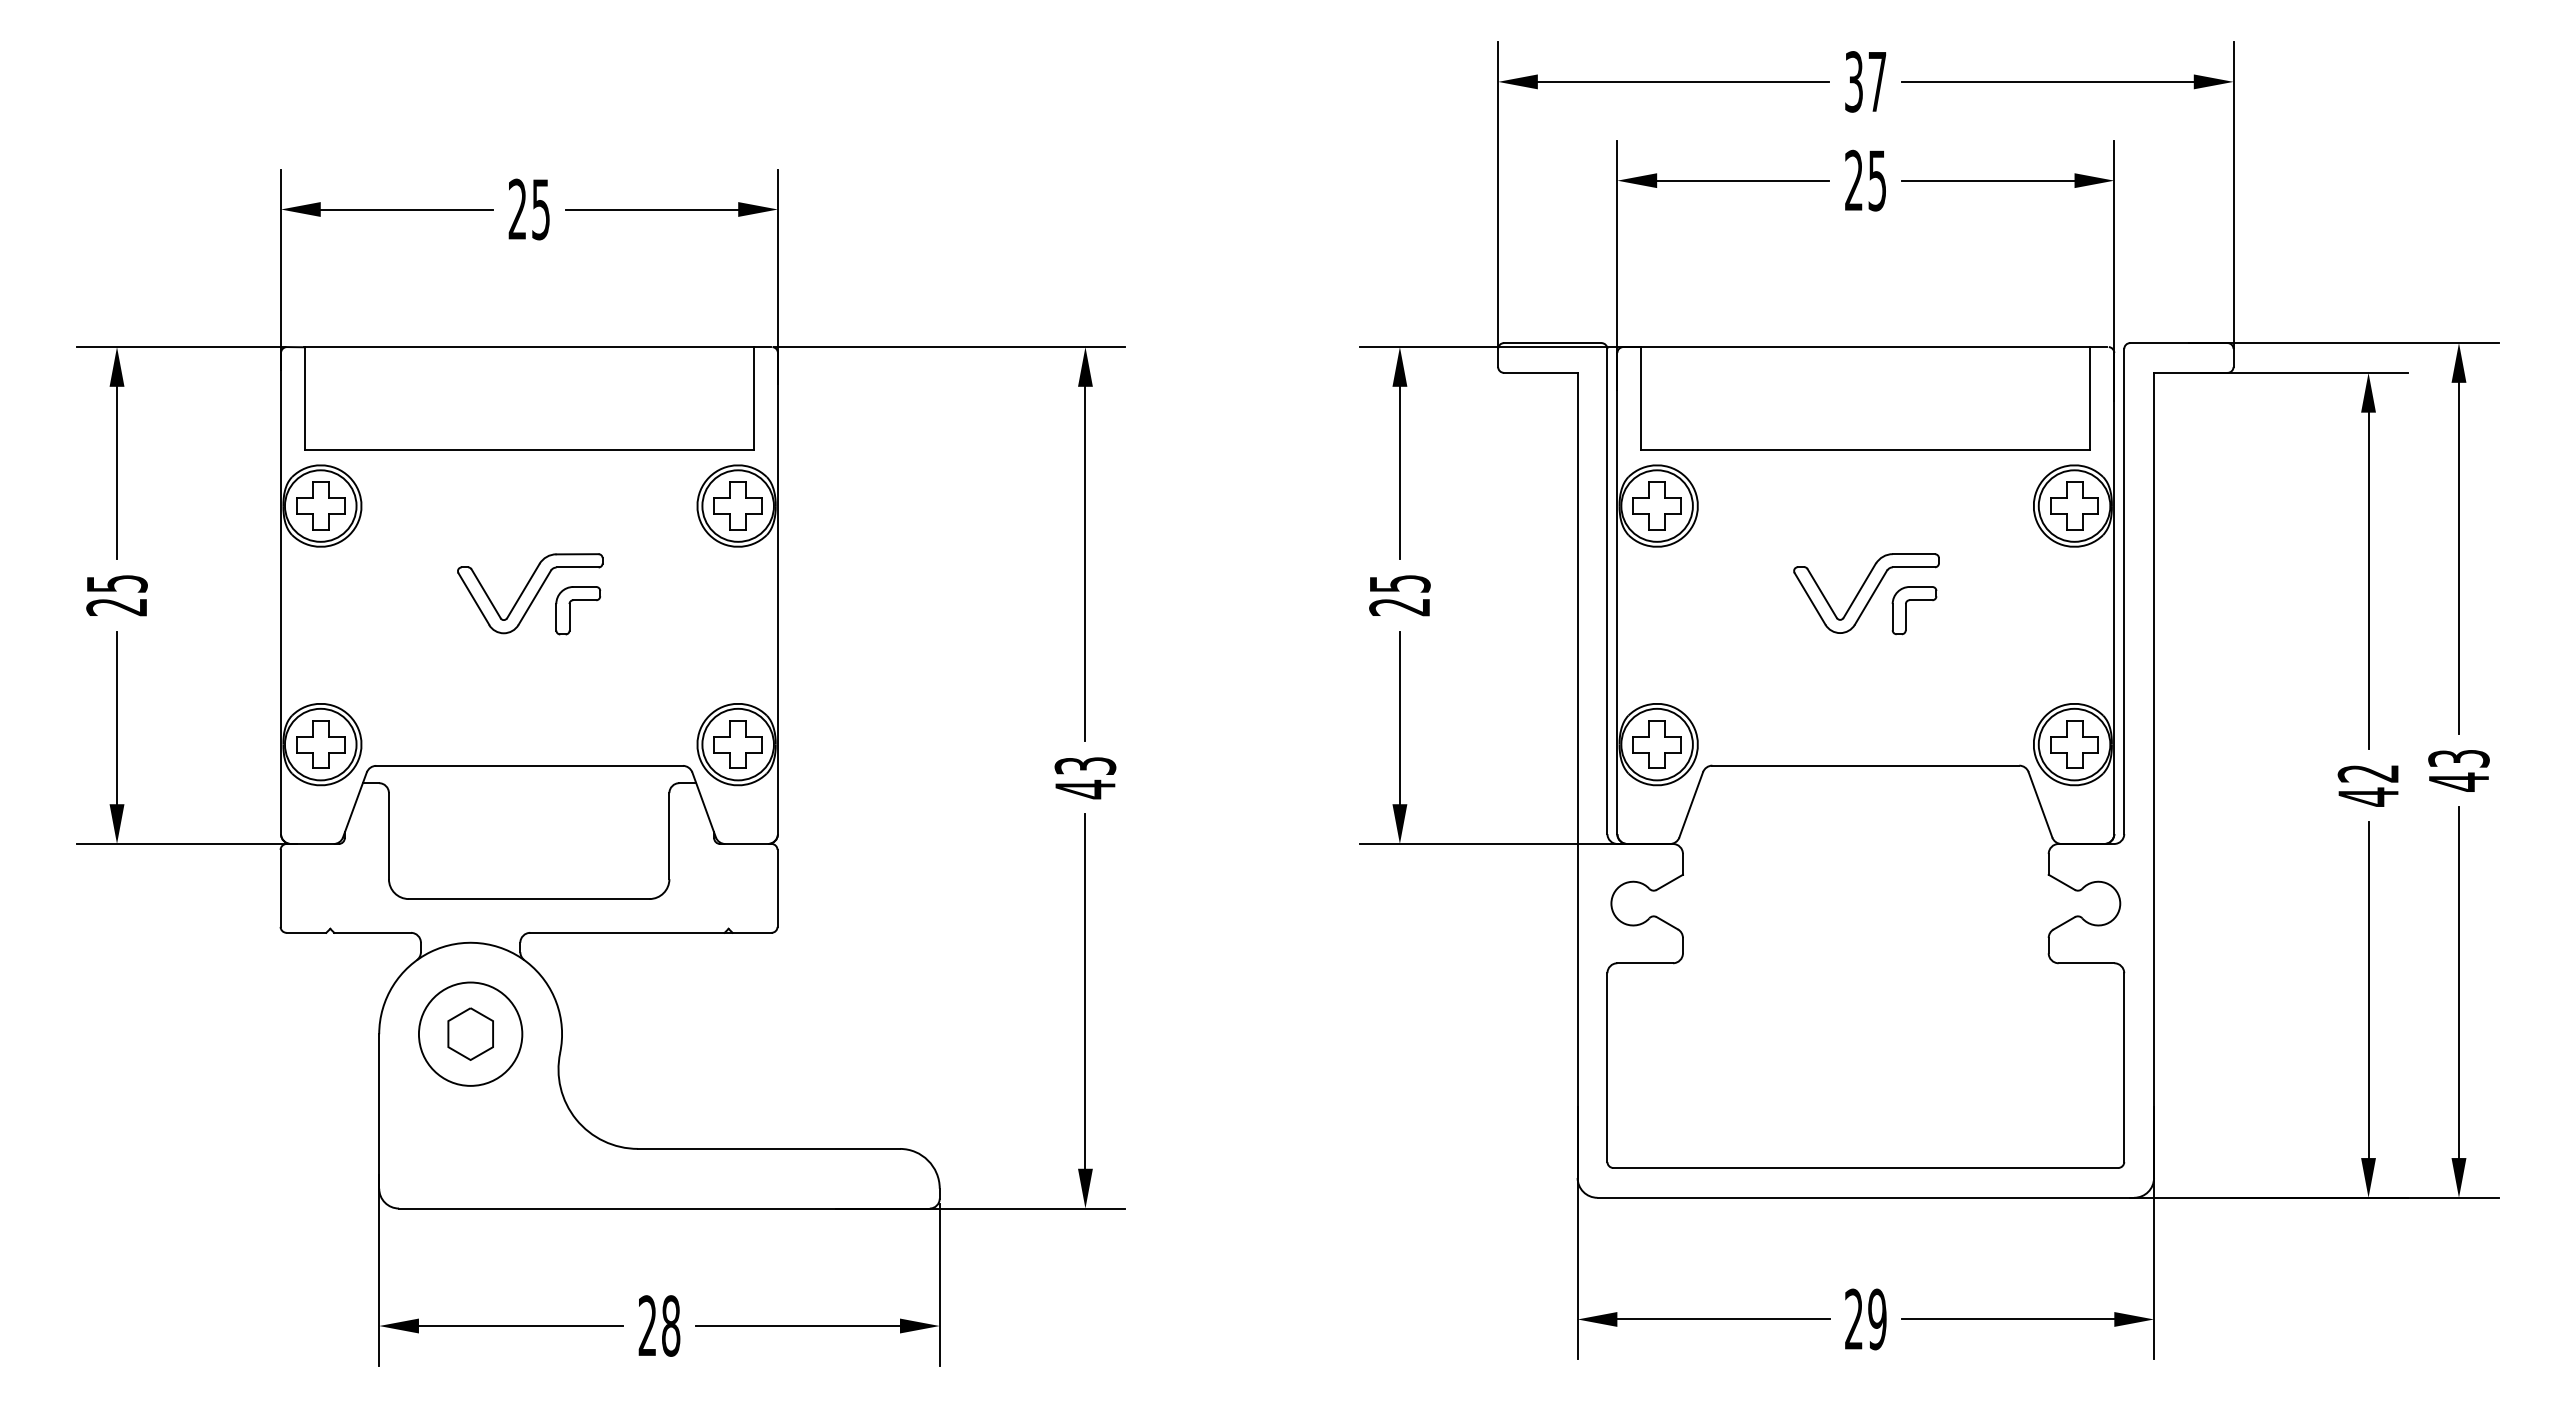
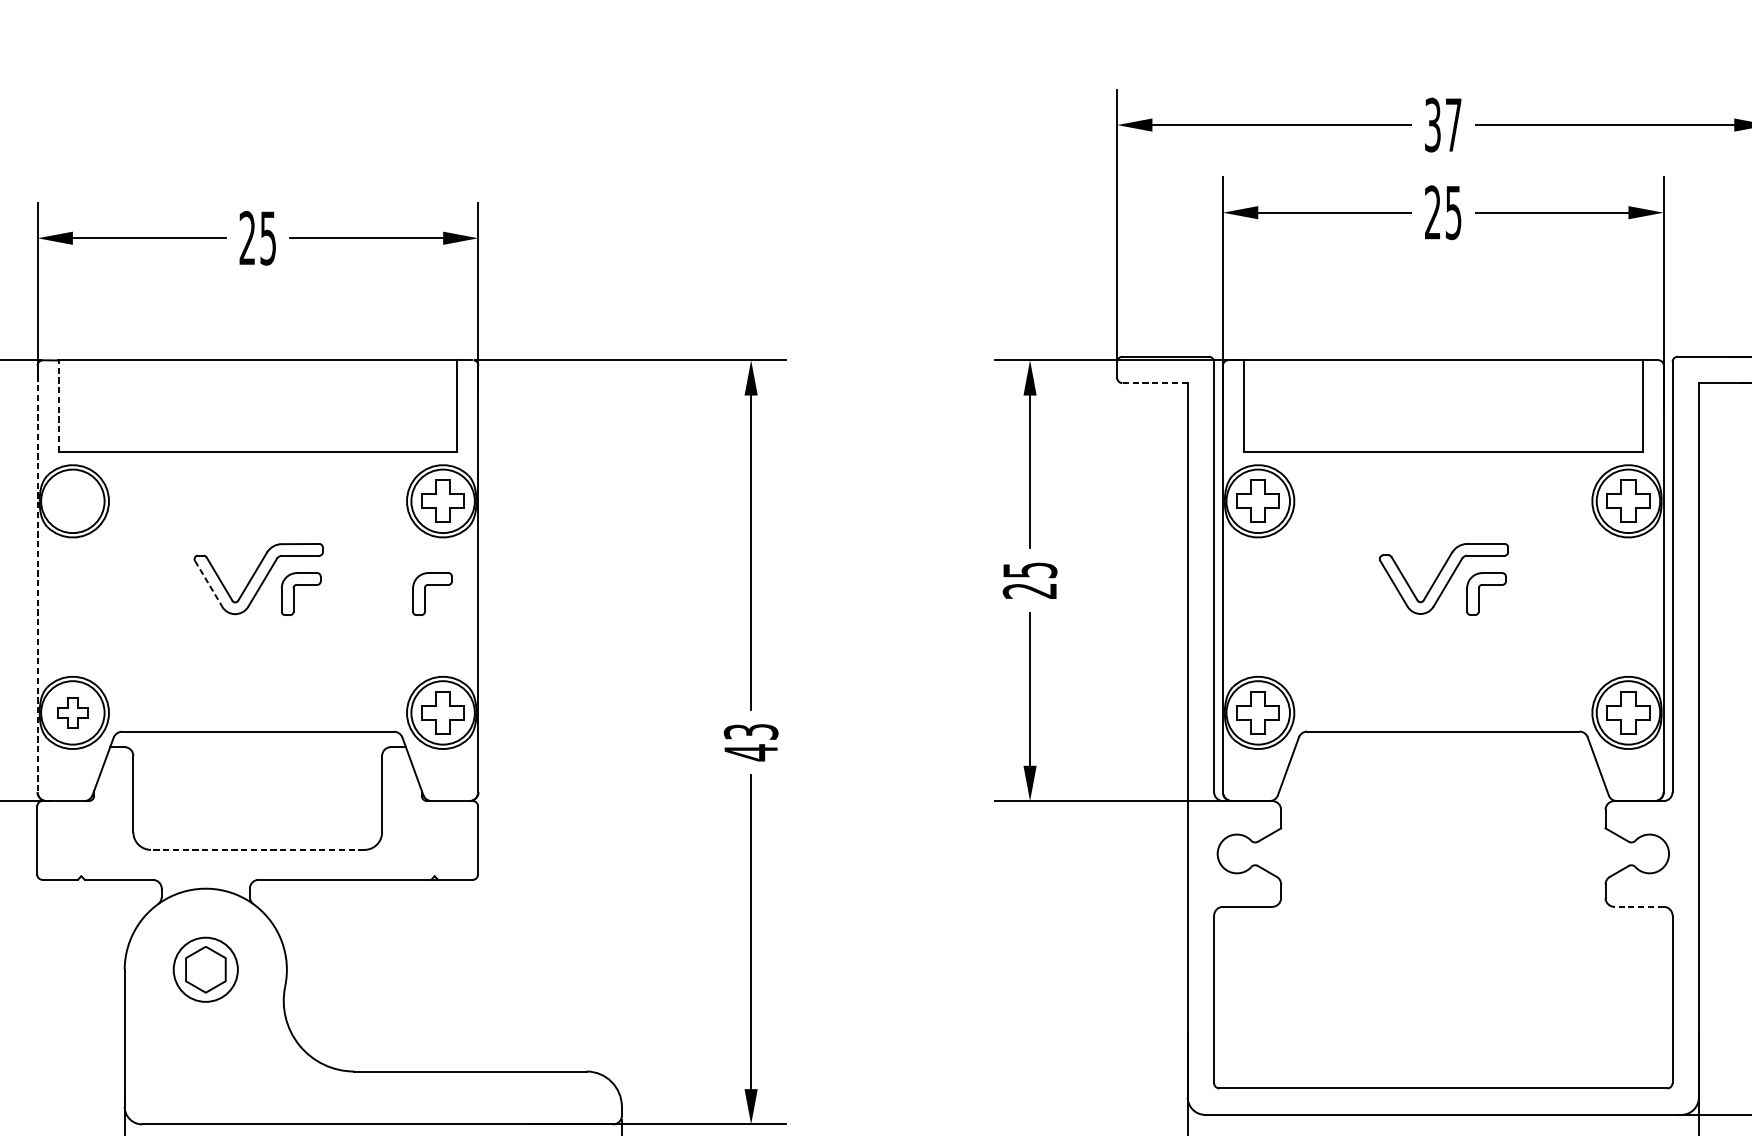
line: (1540, 372) -> (1154, 382), solid -> dashed
line: (304, 398) -> (58, 405), solid -> dashed
part: (320, 505) -> (72, 500), removed
line: (281, 593) -> (38, 578), solid -> dashed
line: (474, 599) -> (209, 584), solid -> dashed
part: (718, 610) -> (425, 593), added
part: (320, 744) -> (72, 712), size x0.7
line: (528, 899) -> (257, 850), solid -> dashed
line: (2086, 963) -> (1639, 907), solid -> dashed
circle: (470, 1033) -> (205, 969), size x0.7

